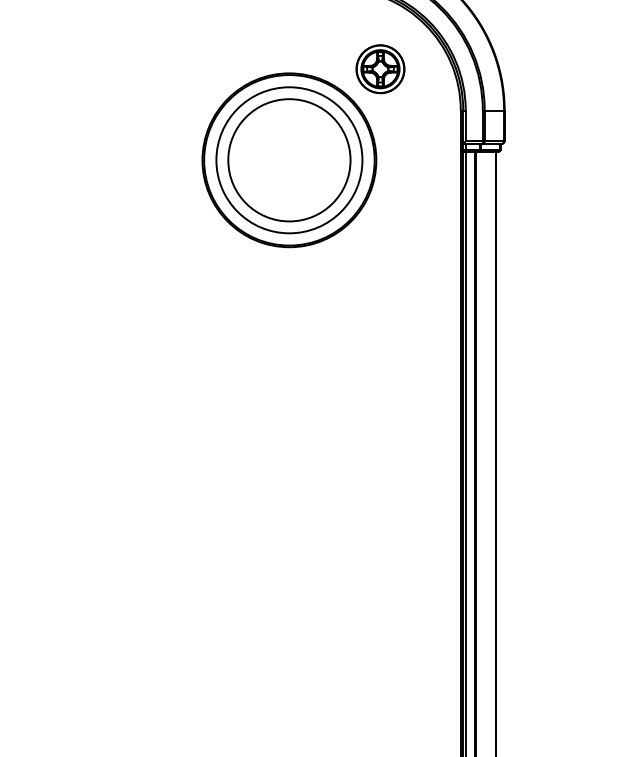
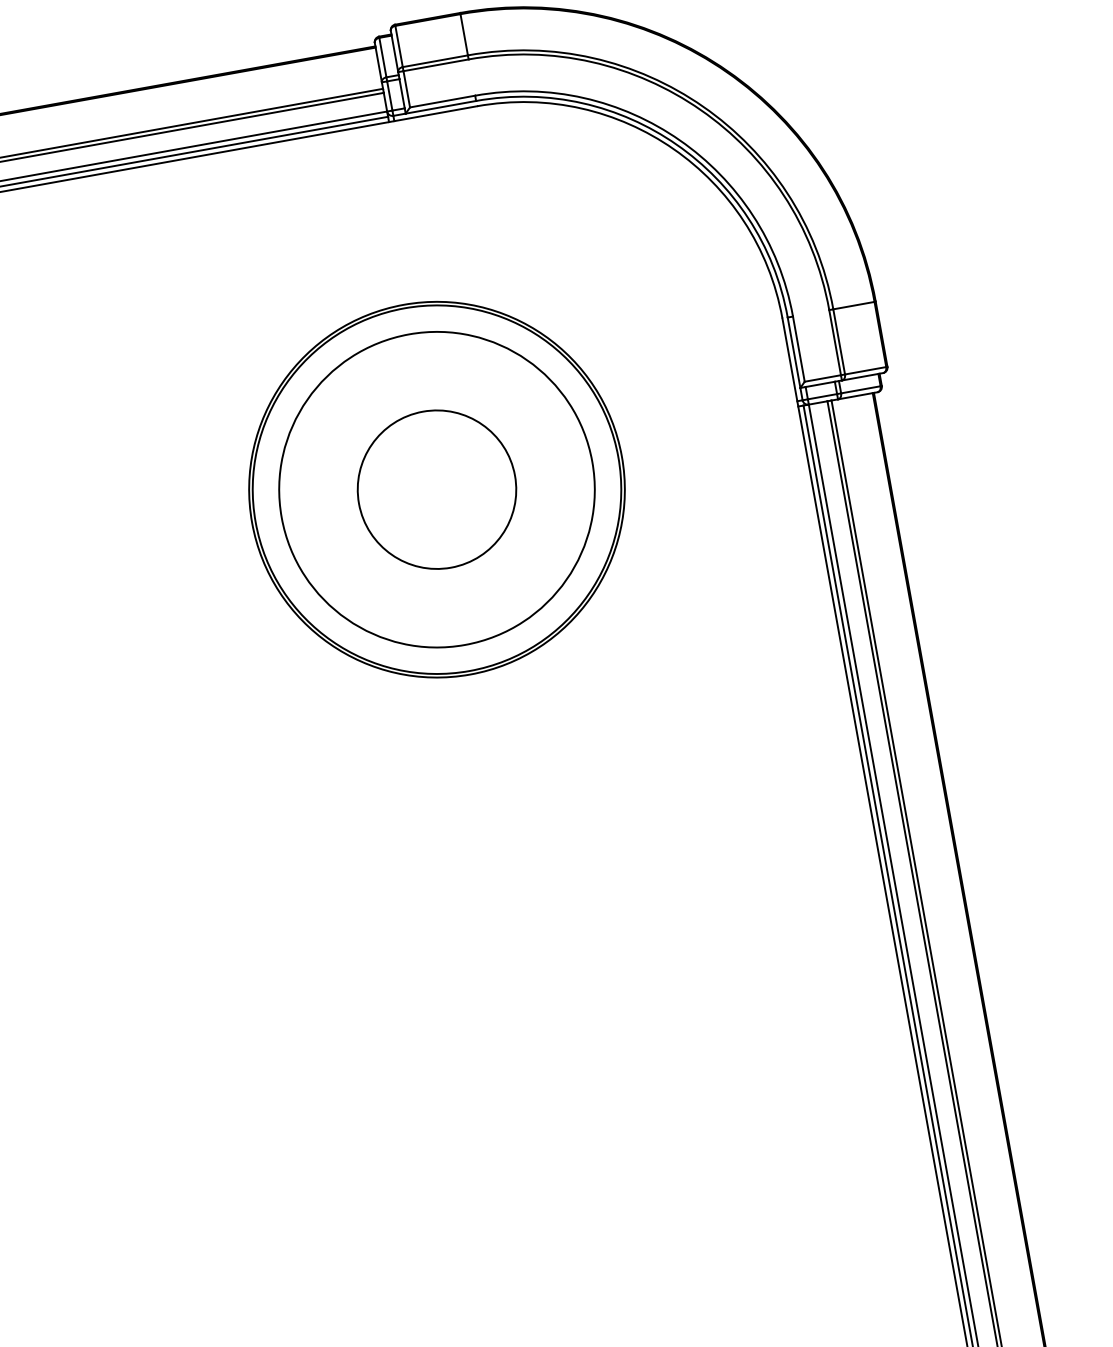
part: (380, 69) -> (595, 261), removed
circle: (289, 160) -> (437, 490), size x0.6

